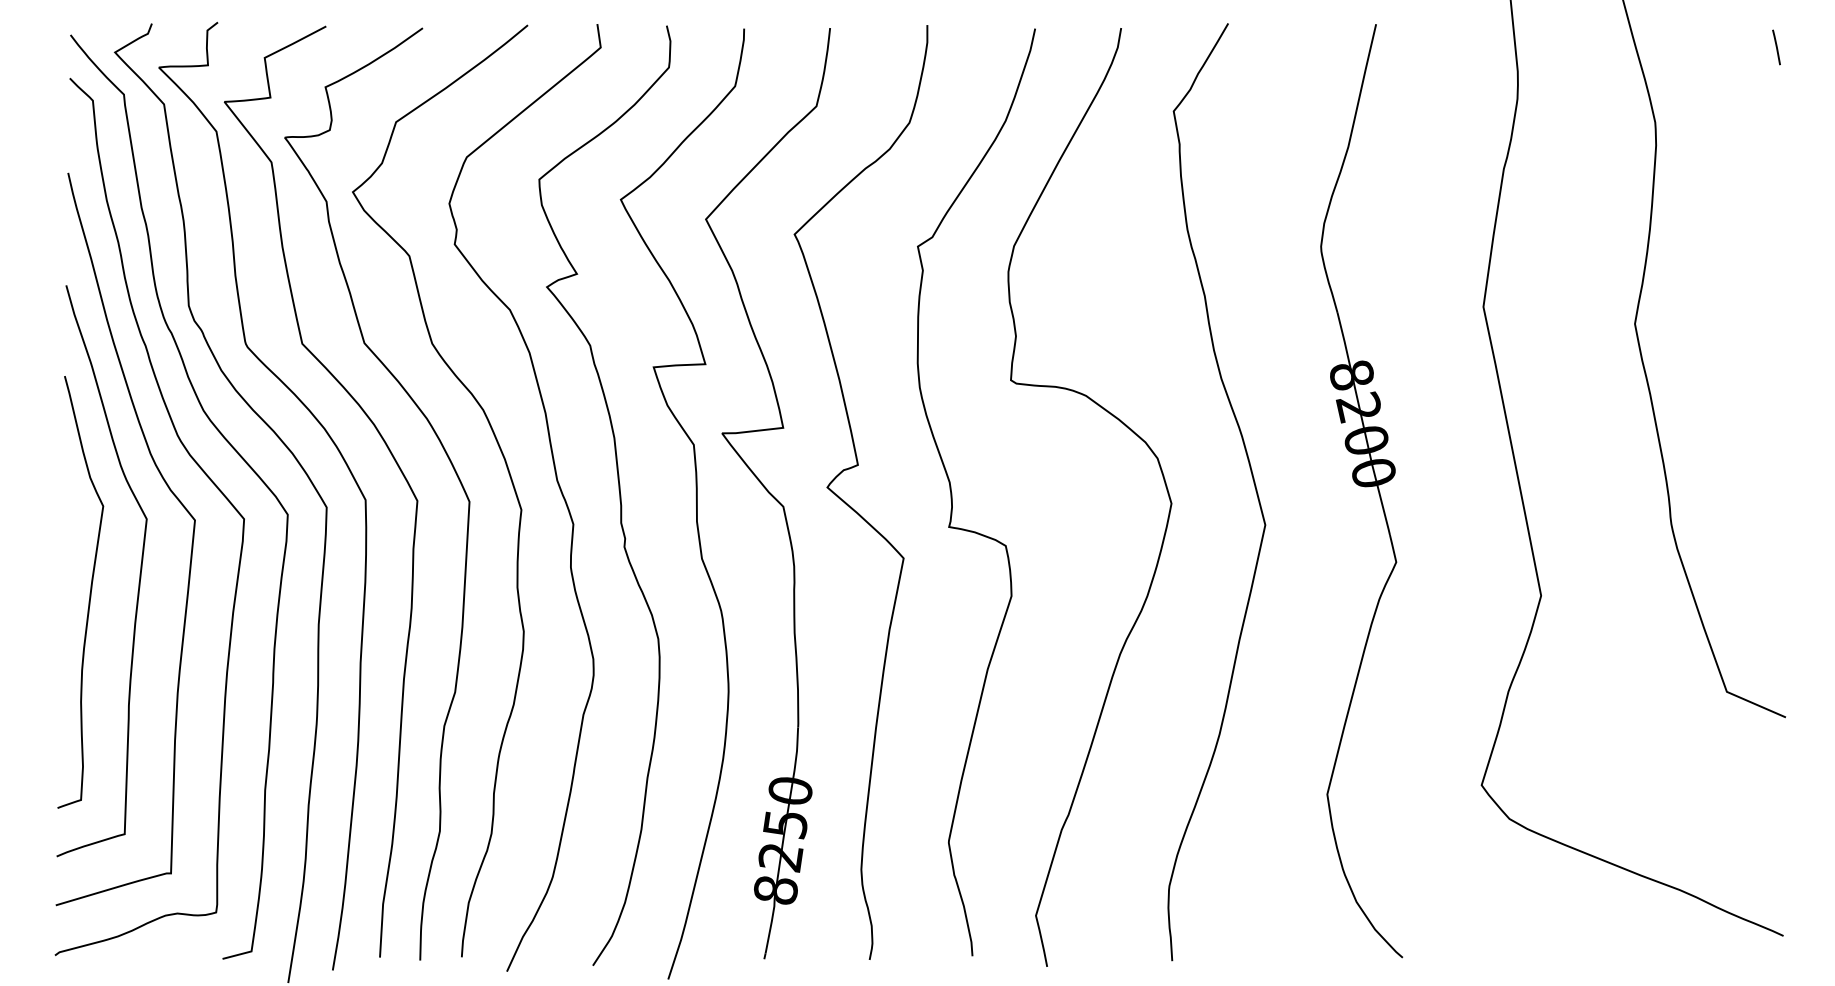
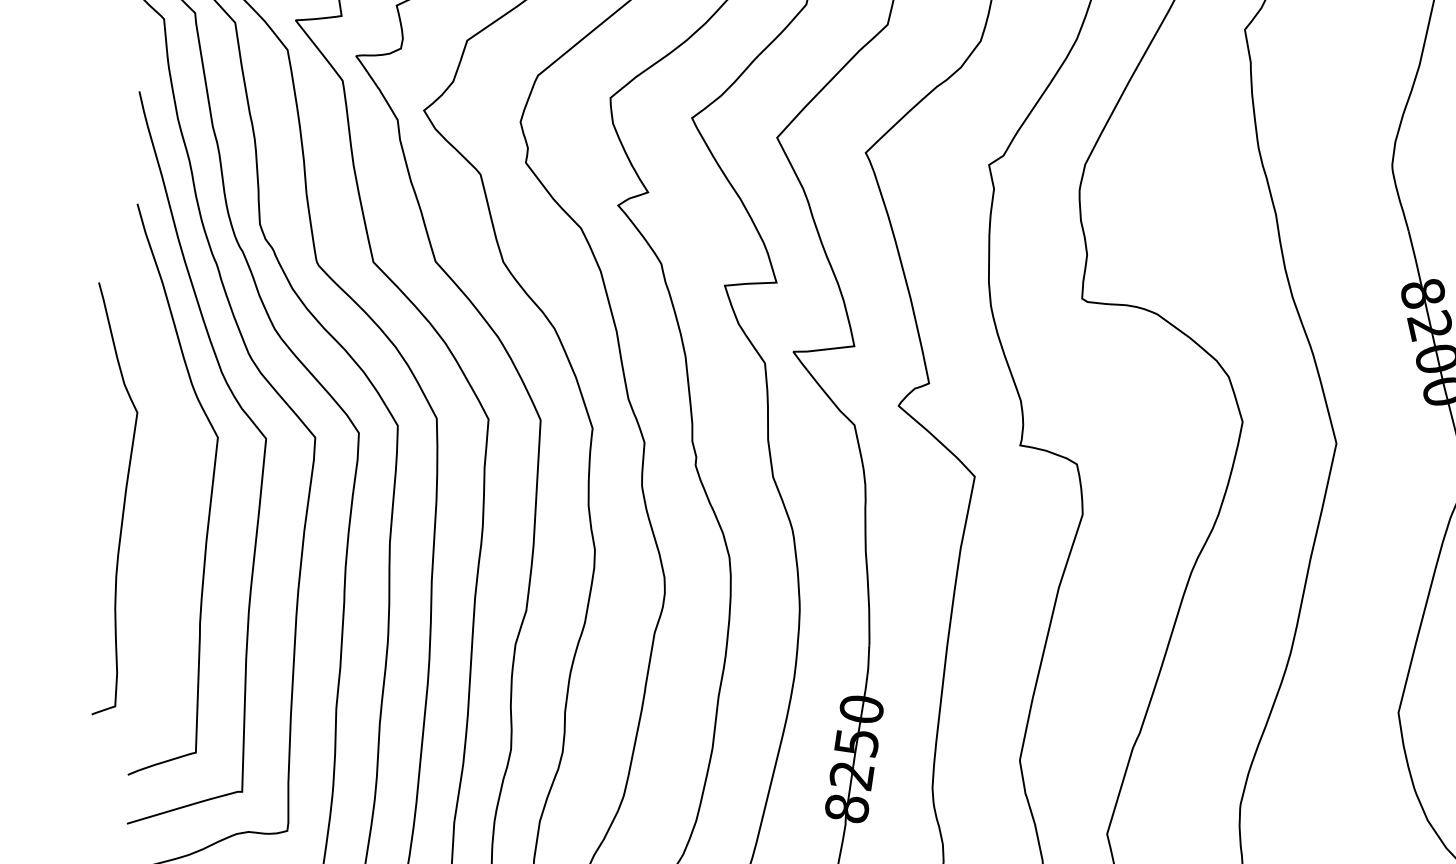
curve: (89, 593) -> (123, 499), moved

